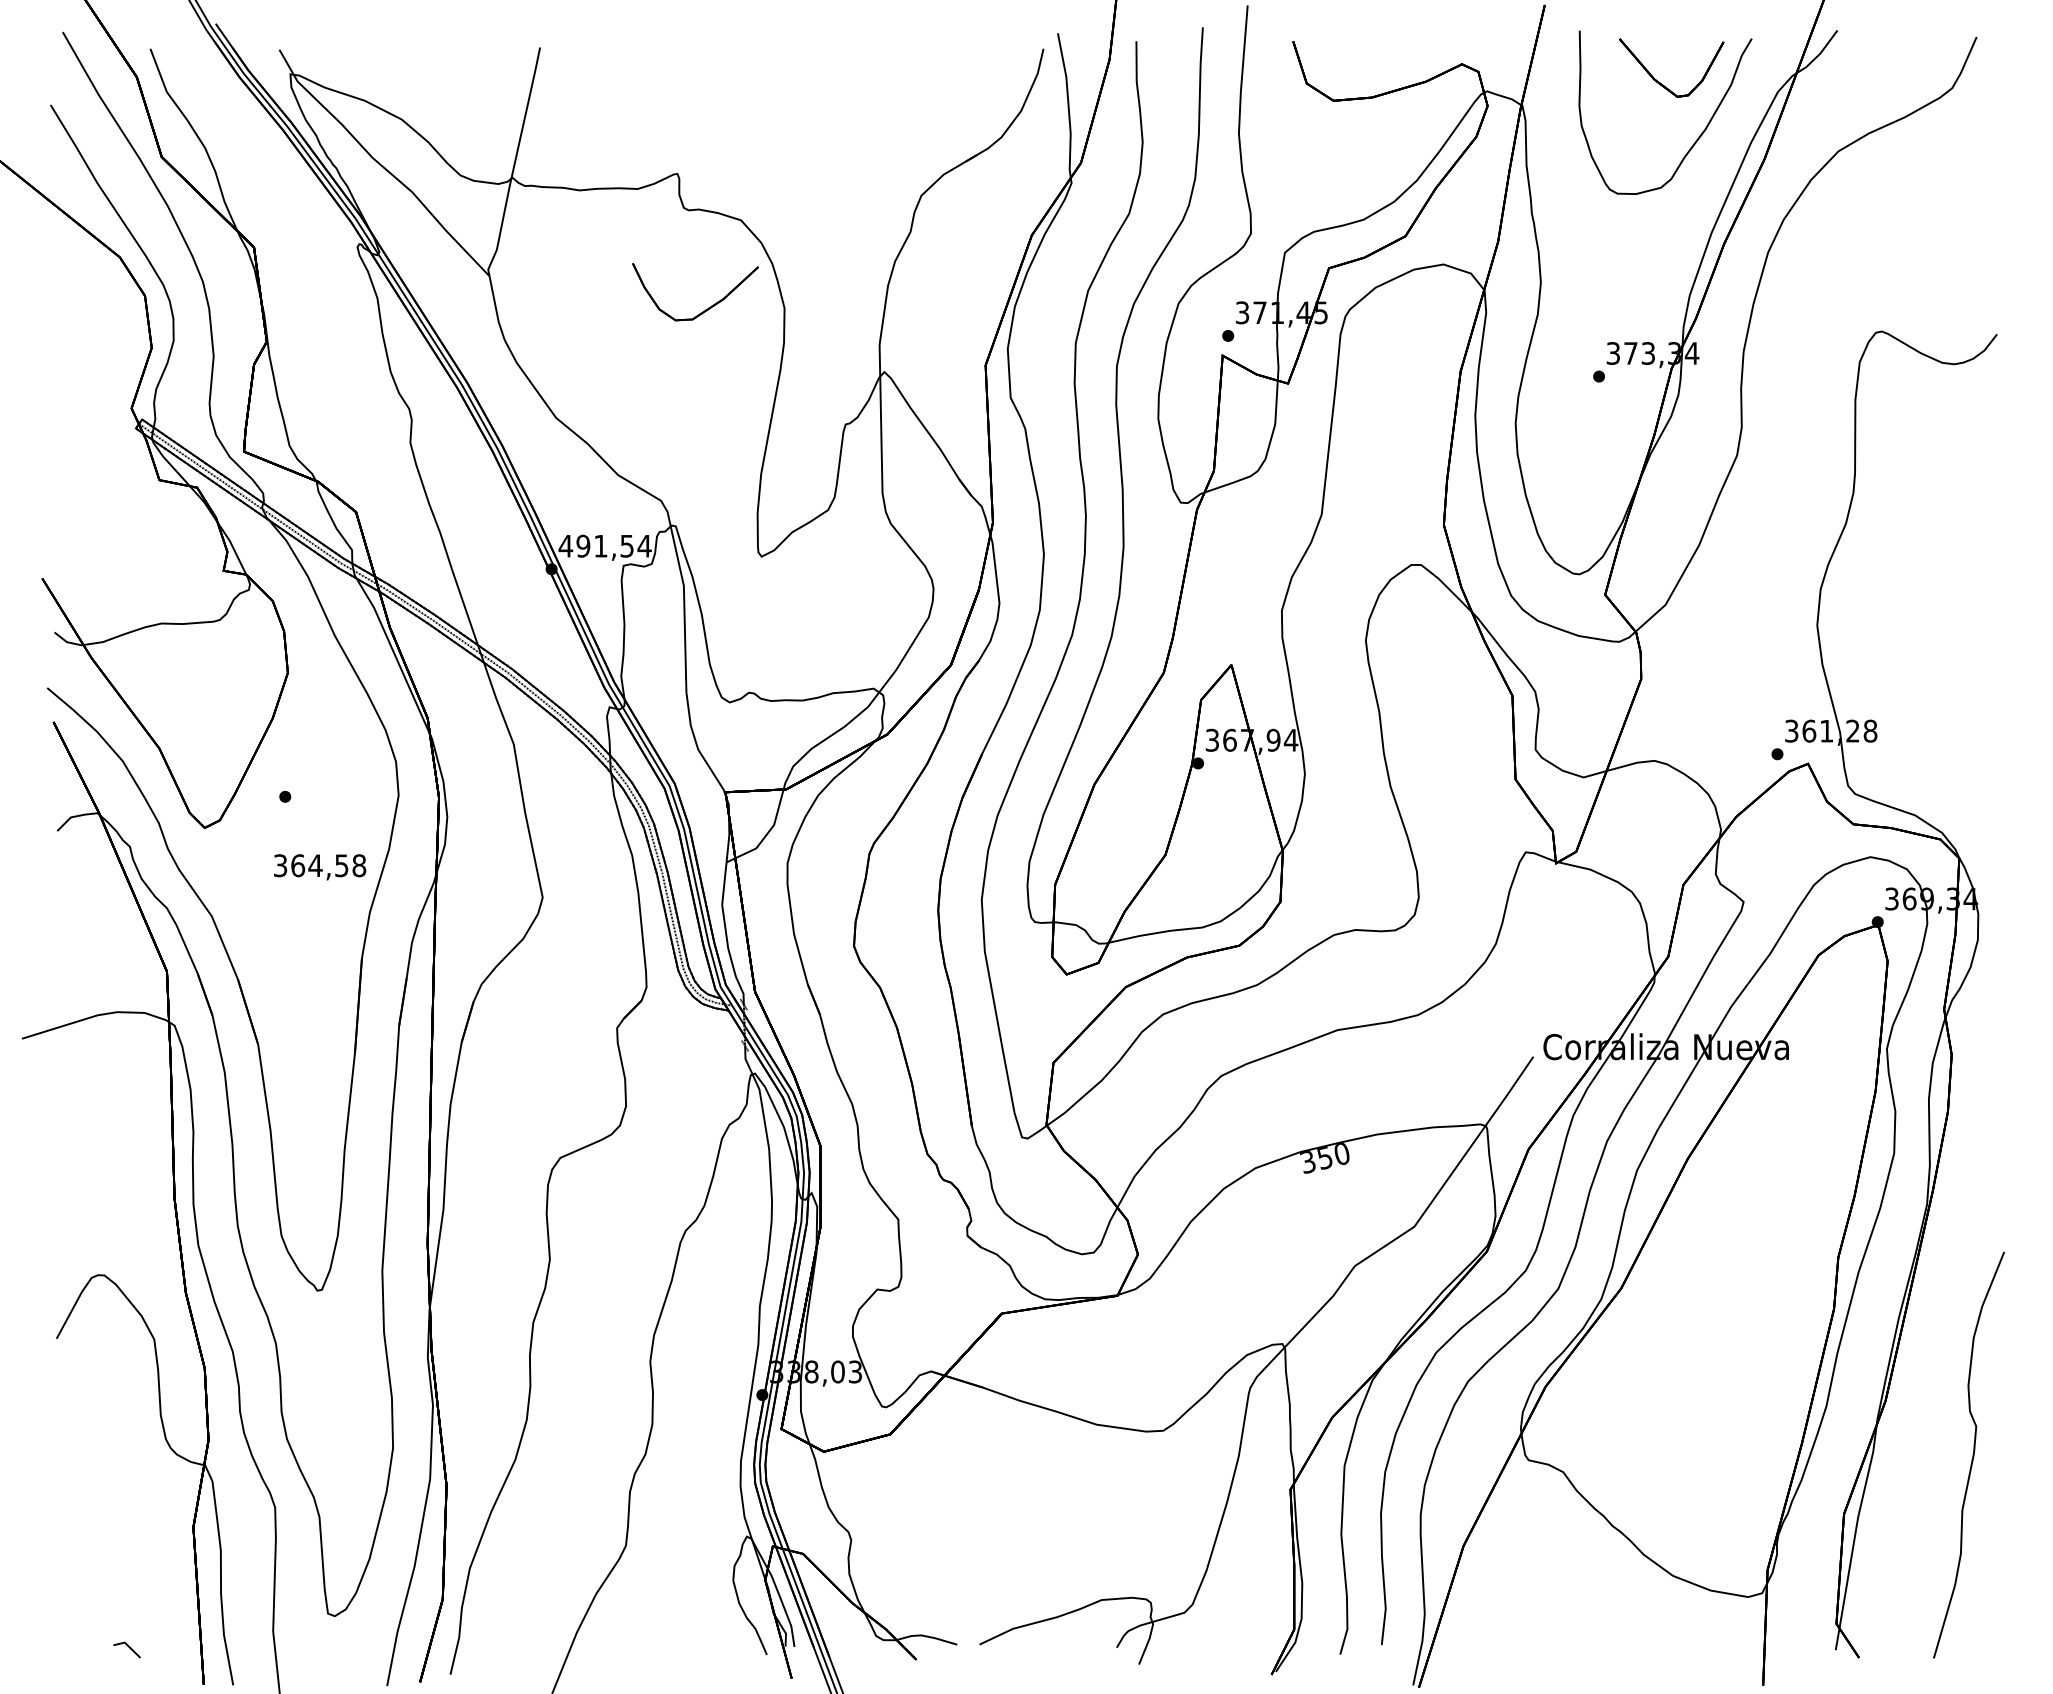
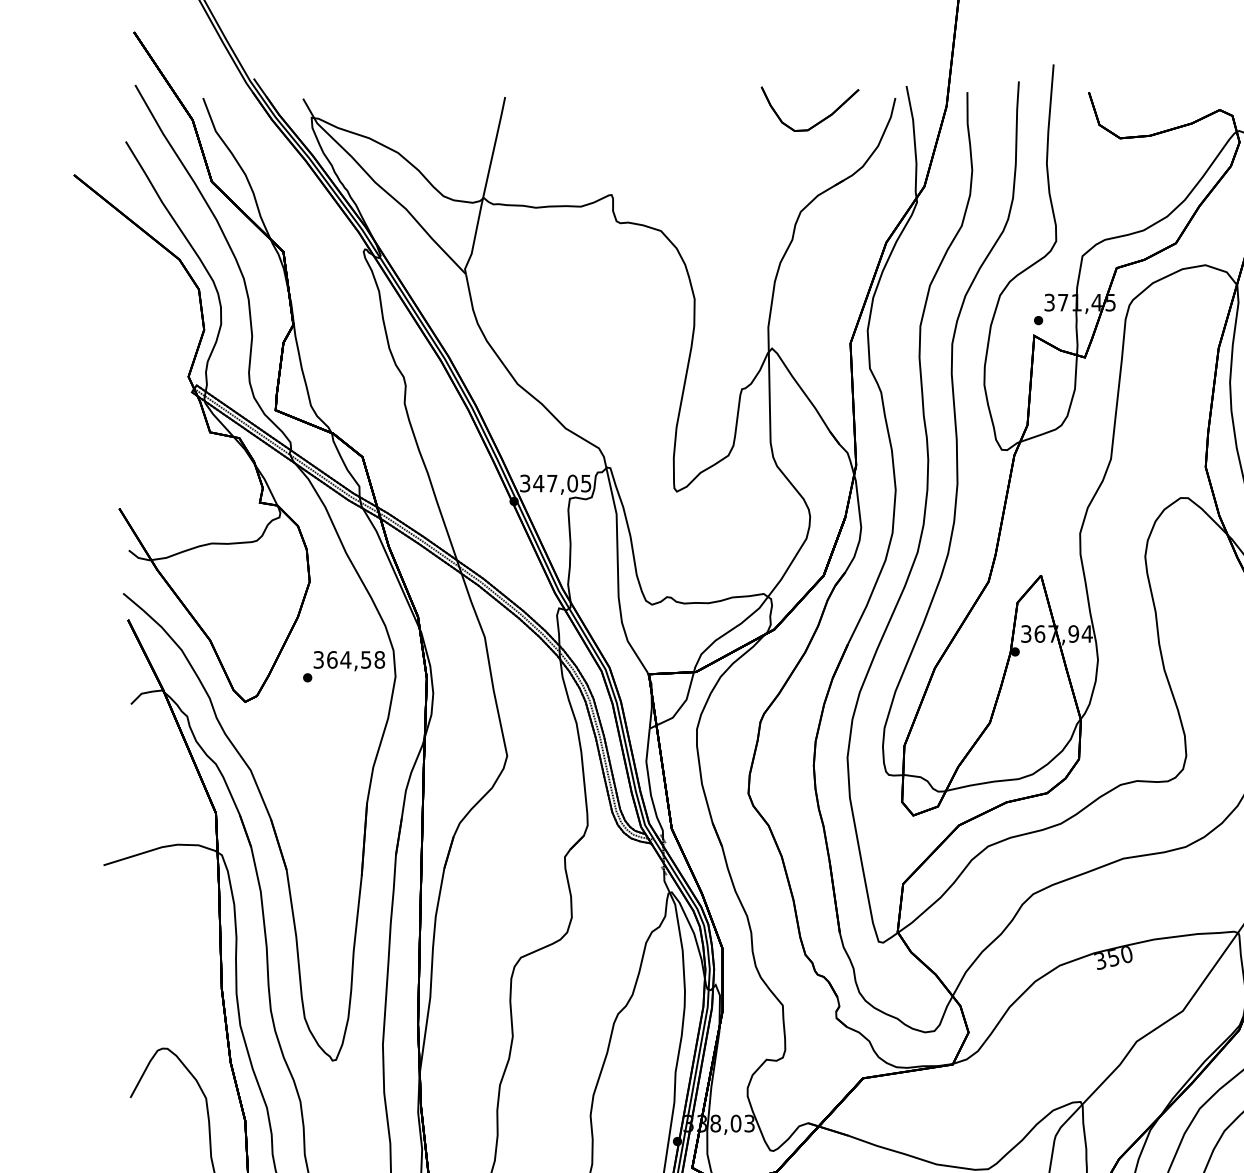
part: (705, 309) -> (817, 122), moved
text: (604, 545) -> (555, 483), 491,54 -> 347,05
text: (320, 867) -> (349, 661), moved

